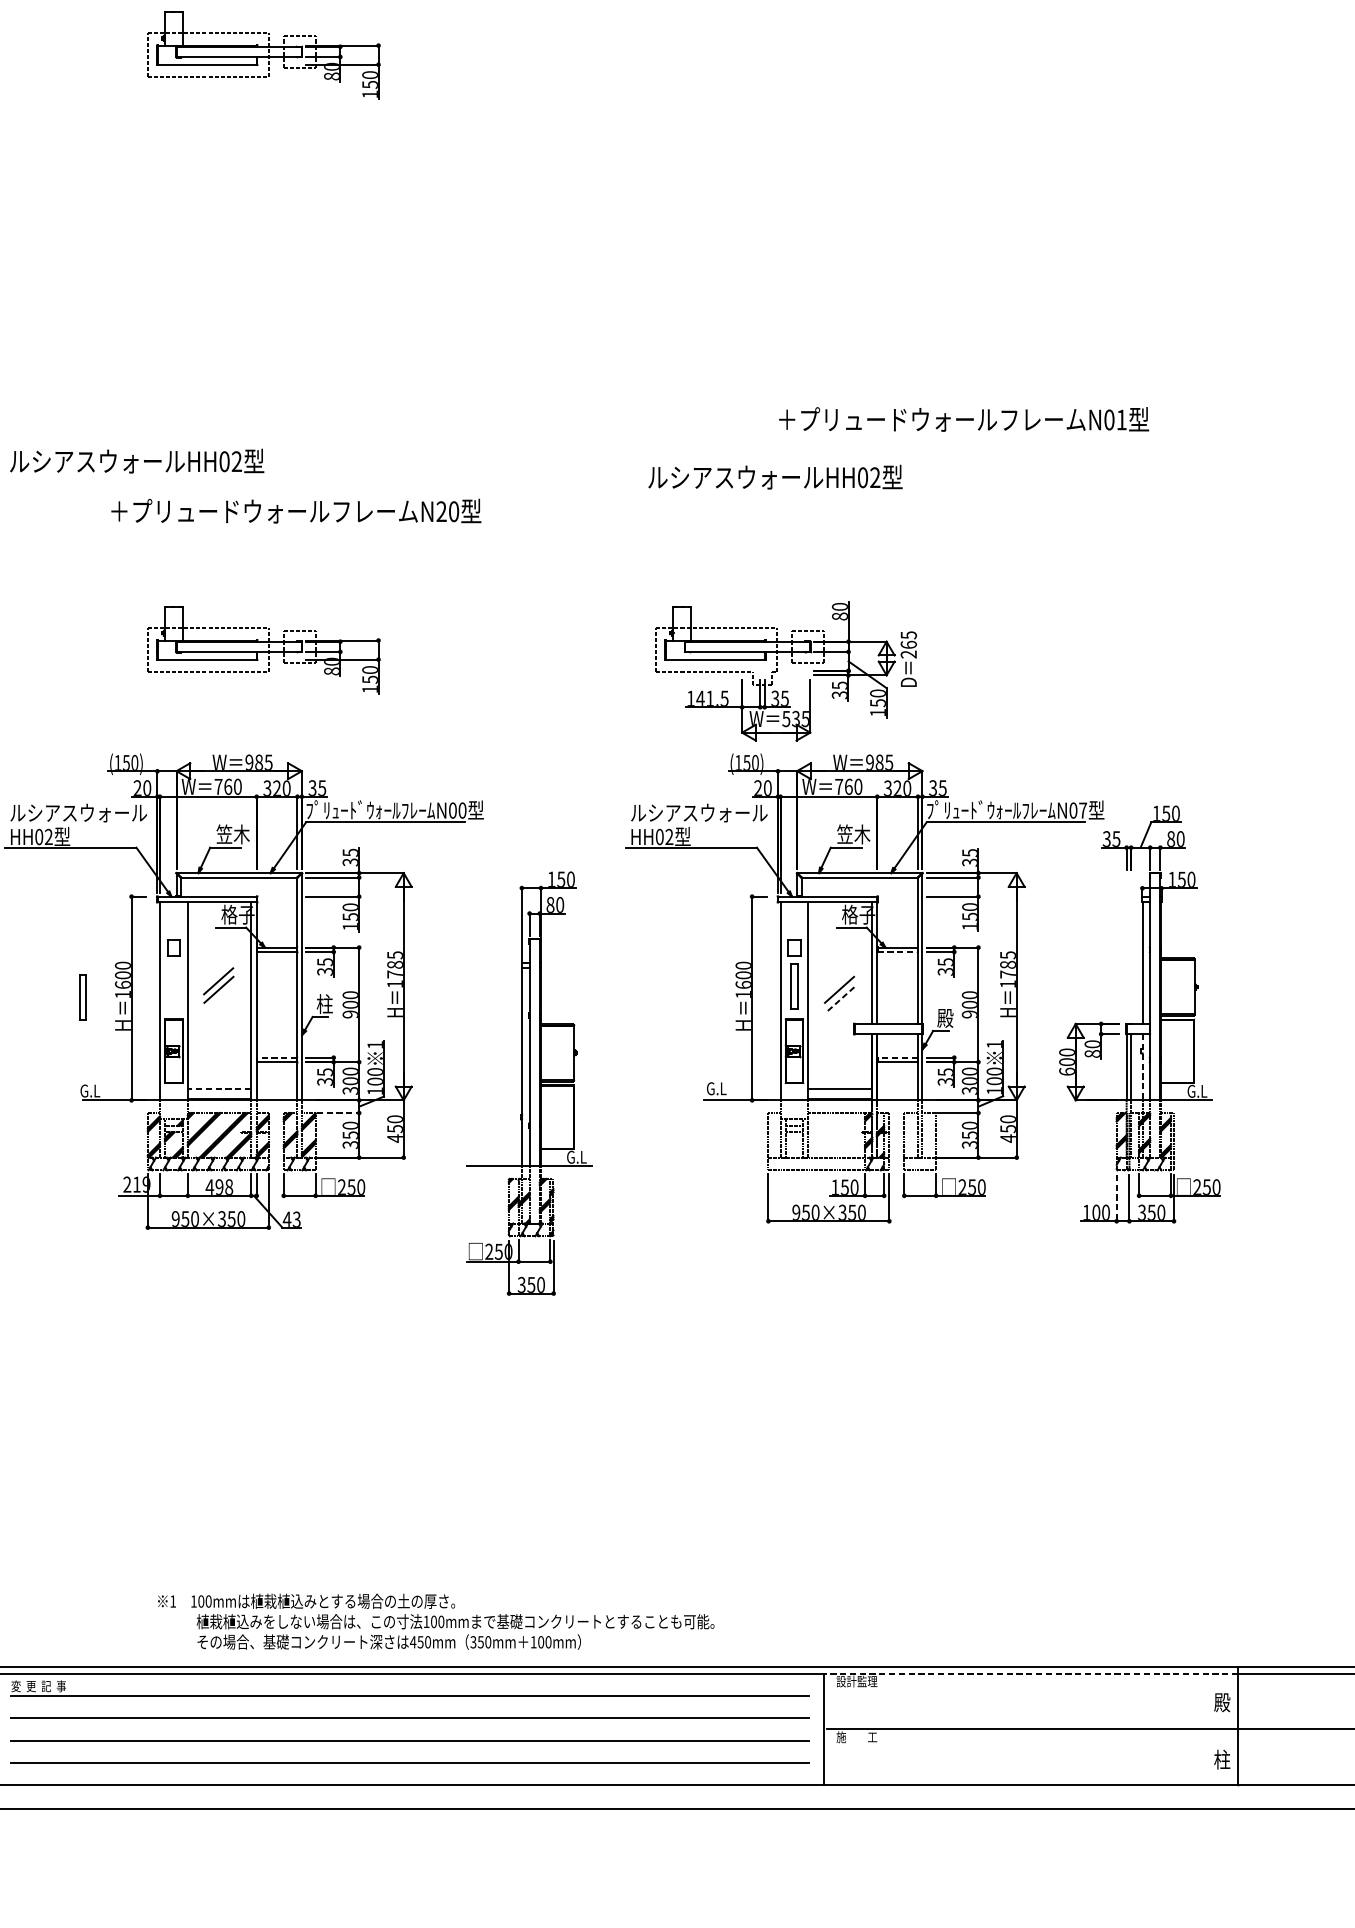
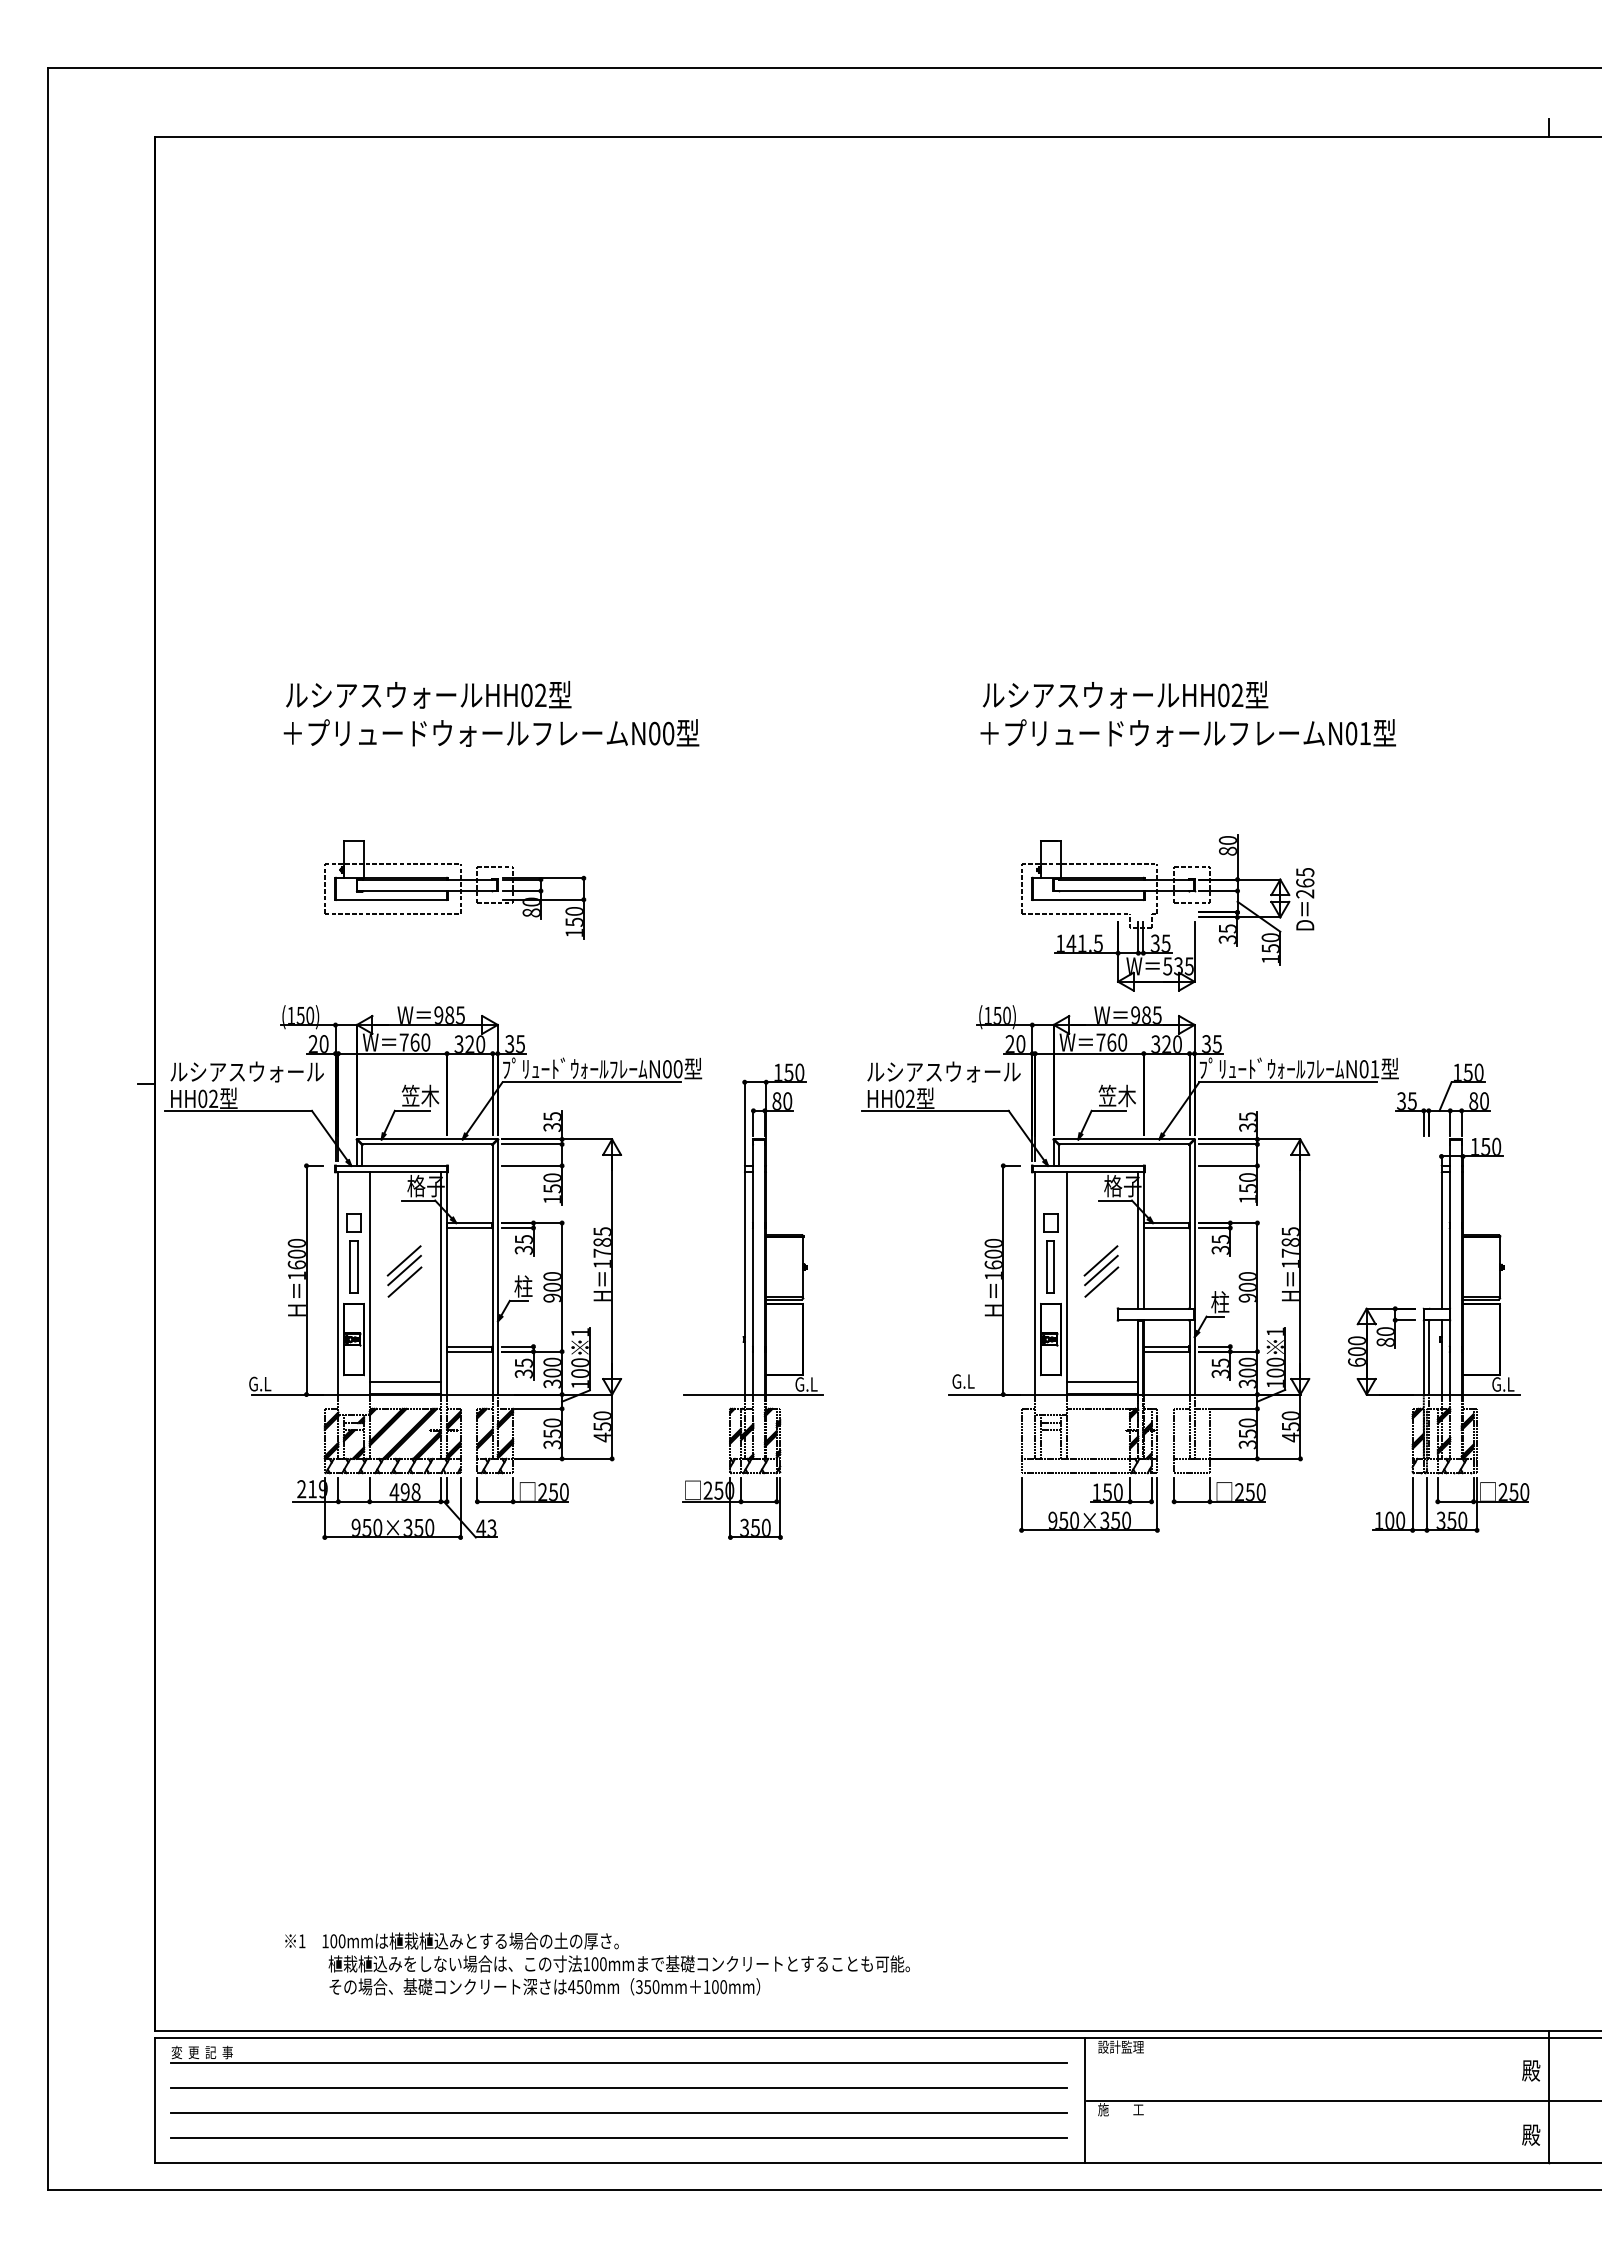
part: (264, 55) -> (455, 221), removed
text: (963, 418) -> (1187, 732), moved
text: (136, 460) -> (428, 694), moved
text: (775, 476) -> (1125, 694), moved
text: (441, 511) -> (654, 733), N20 -> N00
part: (777, 671) -> (1157, 912), moved
text: (1082, 810) -> (1374, 1069), N07 -> N01
line: (897, 952) -> (1166, 1228), dashed -> solid
line: (838, 980) -> (1100, 1260), added
part: (82, 996) -> (353, 1266), moved
line: (218, 999) -> (404, 1281), added
line: (839, 1000) -> (1101, 1282), dashed -> solid
text: (945, 1018) -> (1220, 1302), 殿 -> 柱
line: (276, 1057) -> (469, 1346), dashed -> solid
line: (897, 1057) -> (1166, 1346), dashed -> solid
line: (1142, 1067) -> (1441, 1357), dashed -> solid
part: (528, 1083) -> (752, 1301), moved
line: (219, 1089) -> (405, 1382), dashed -> solid
line: (338, 1112) -> (538, 1408), dashed -> solid
line: (1116, 1198) -> (1412, 1504), dashed -> solid
text: (436, 1621) -> (597, 1963), moved
line: (1031, 1673) -> (1316, 2038), dashed -> solid
text: (1222, 1759) -> (1531, 2134), 柱 -> 殿

